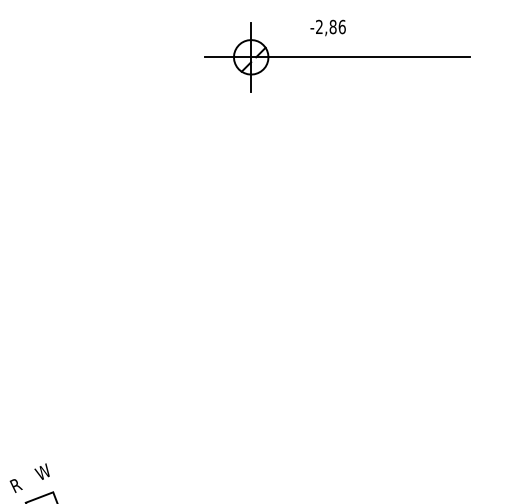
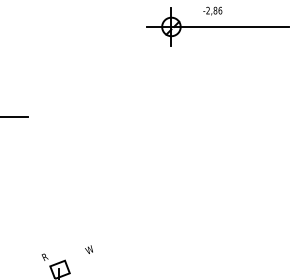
text: (41, 471) -> (88, 249), moved

